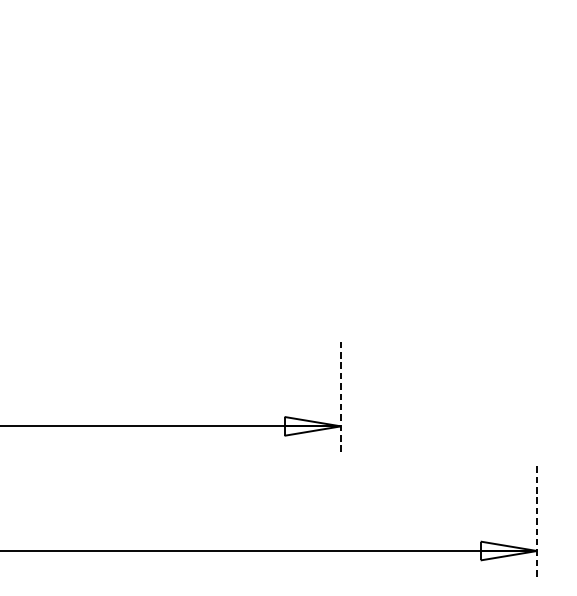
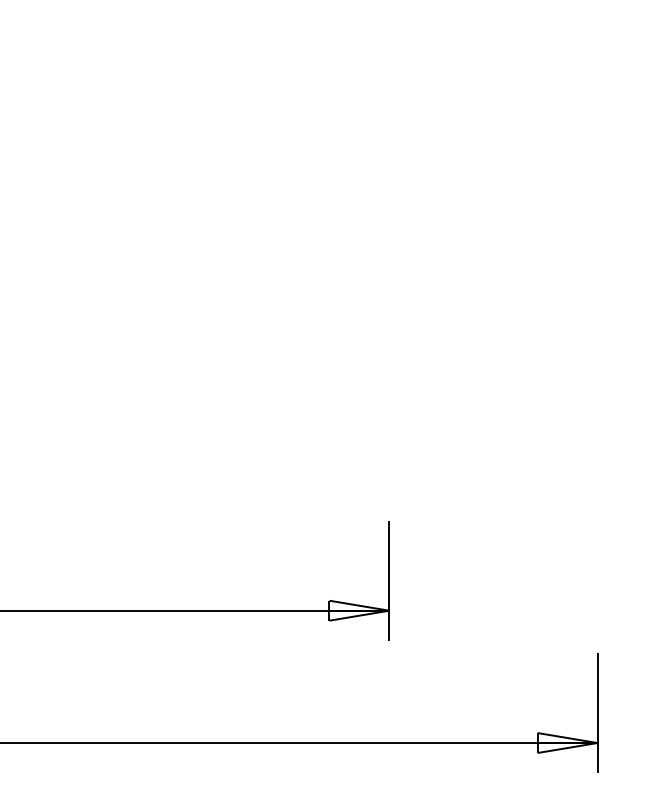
line: (341, 397) -> (389, 580), dashed -> solid
line: (537, 523) -> (597, 713), dashed -> solid

